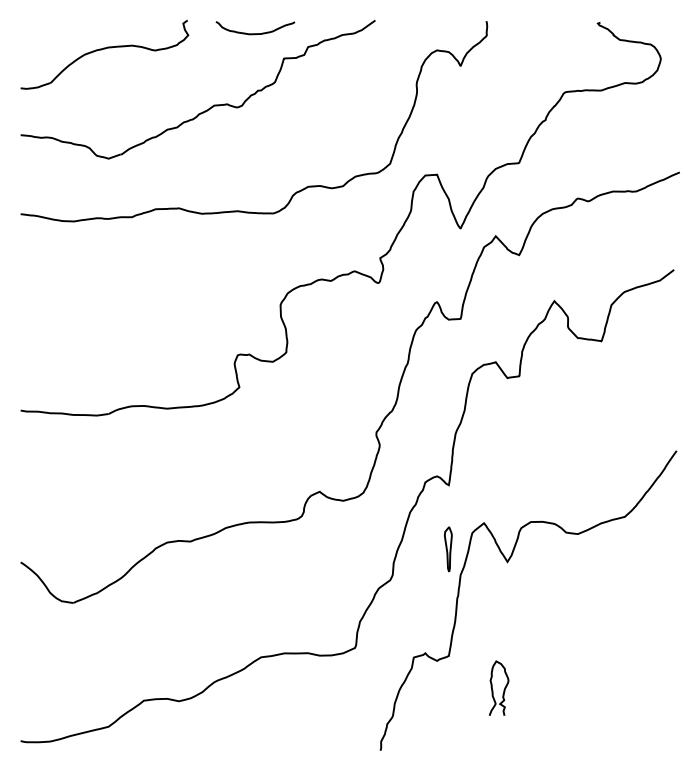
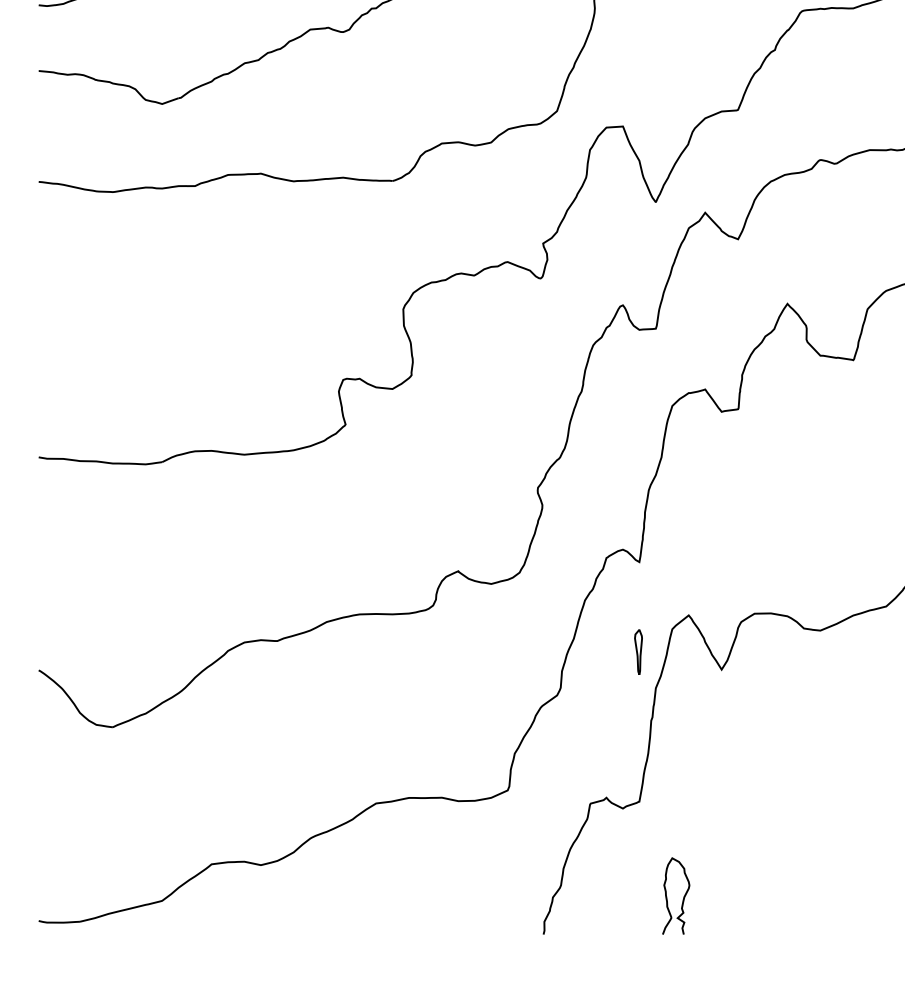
part: (447, 549) -> (637, 652), size x0.71
curve: (503, 689) -> (682, 897), moved

